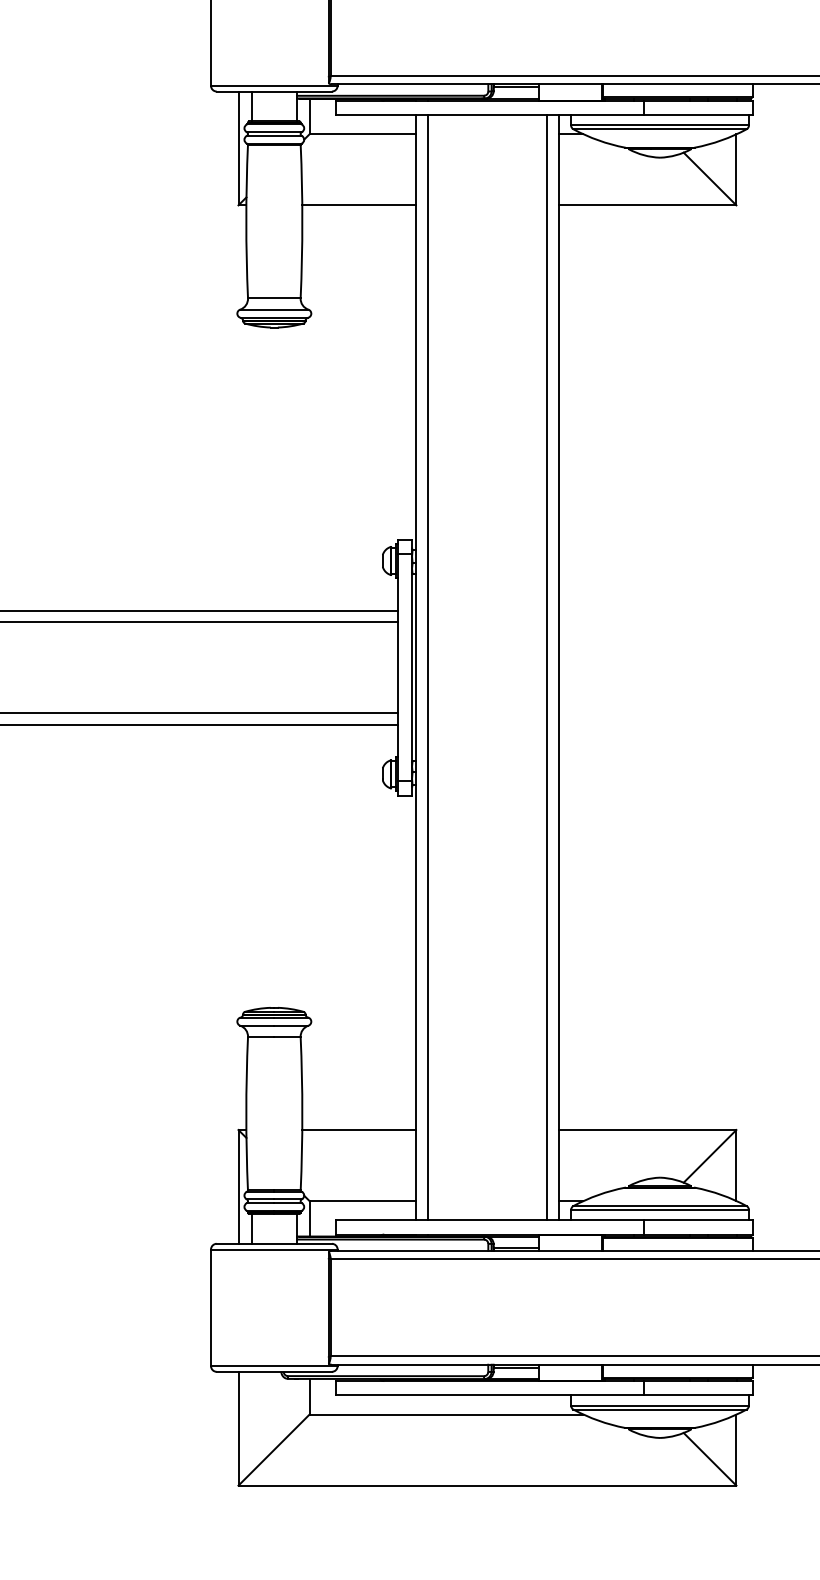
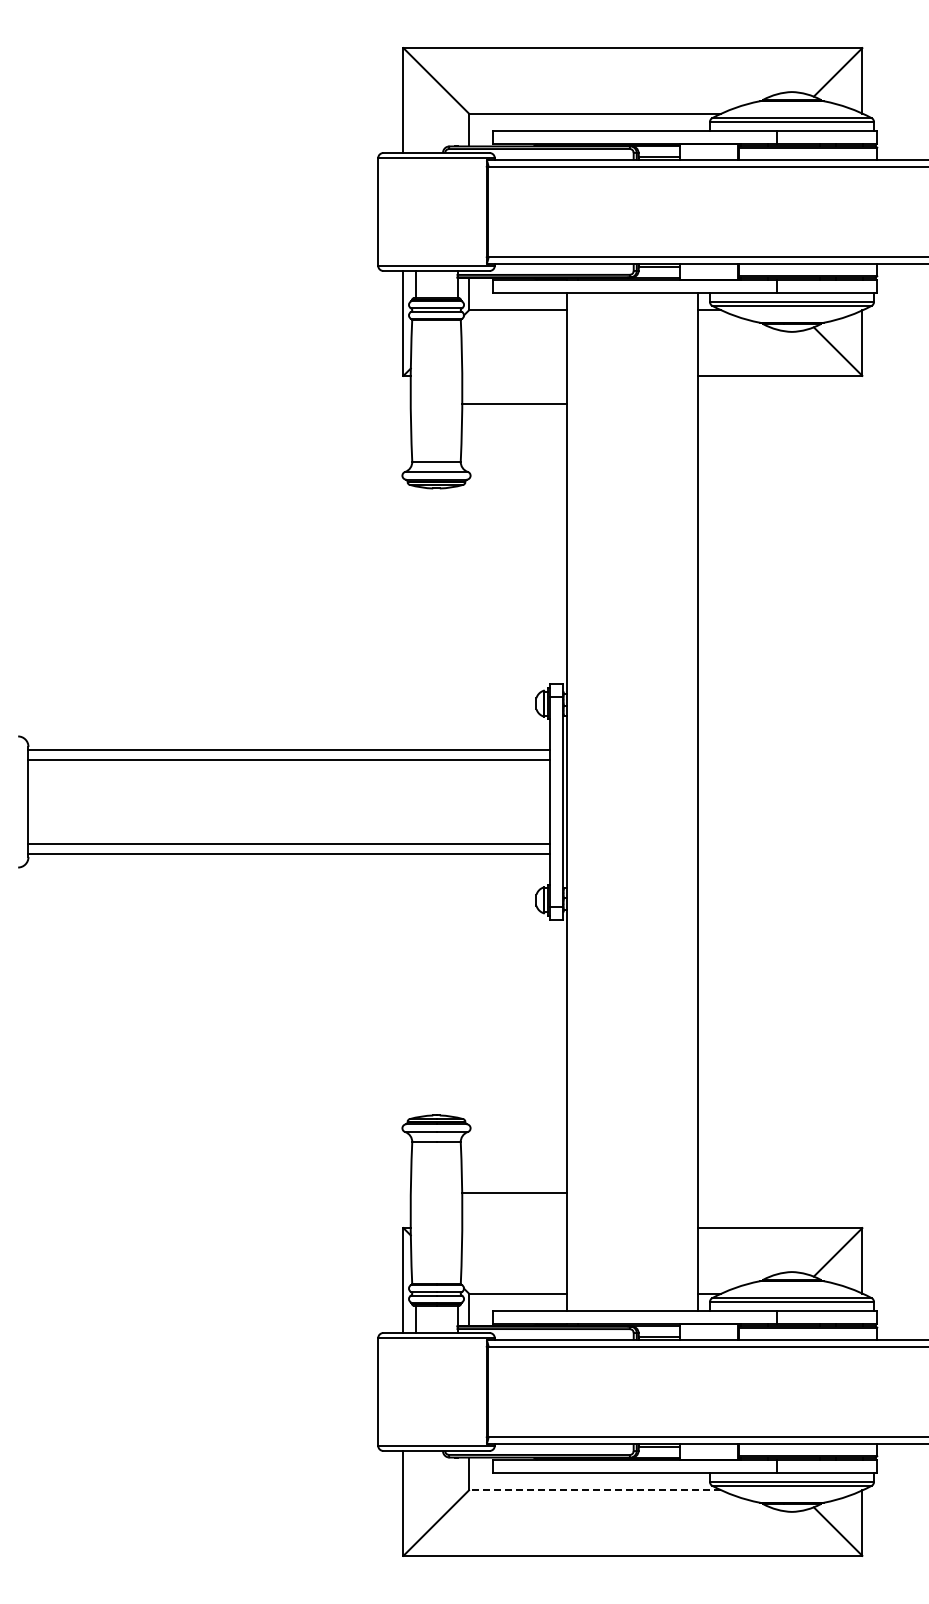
line: (358, 204) -> (514, 403), moved
line: (427, 667) -> (577, 801), removed
line: (546, 667) -> (687, 801), removed
line: (358, 1130) -> (514, 1193), moved
line: (445, 1414) -> (594, 1490), solid -> dashed

